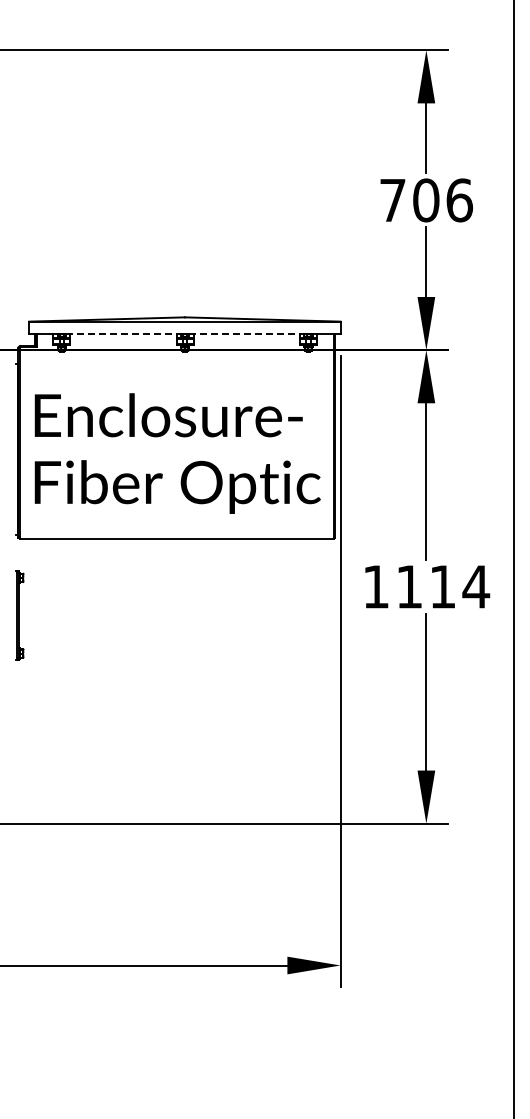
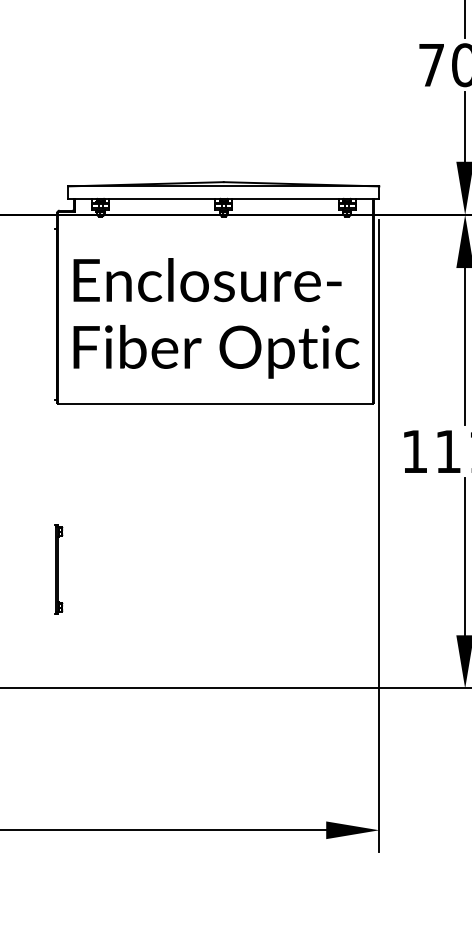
line: (123, 334) -> (162, 199), dashed -> solid
line: (246, 334) -> (285, 199), dashed -> solid
part: (19, 615) -> (58, 569), moved

